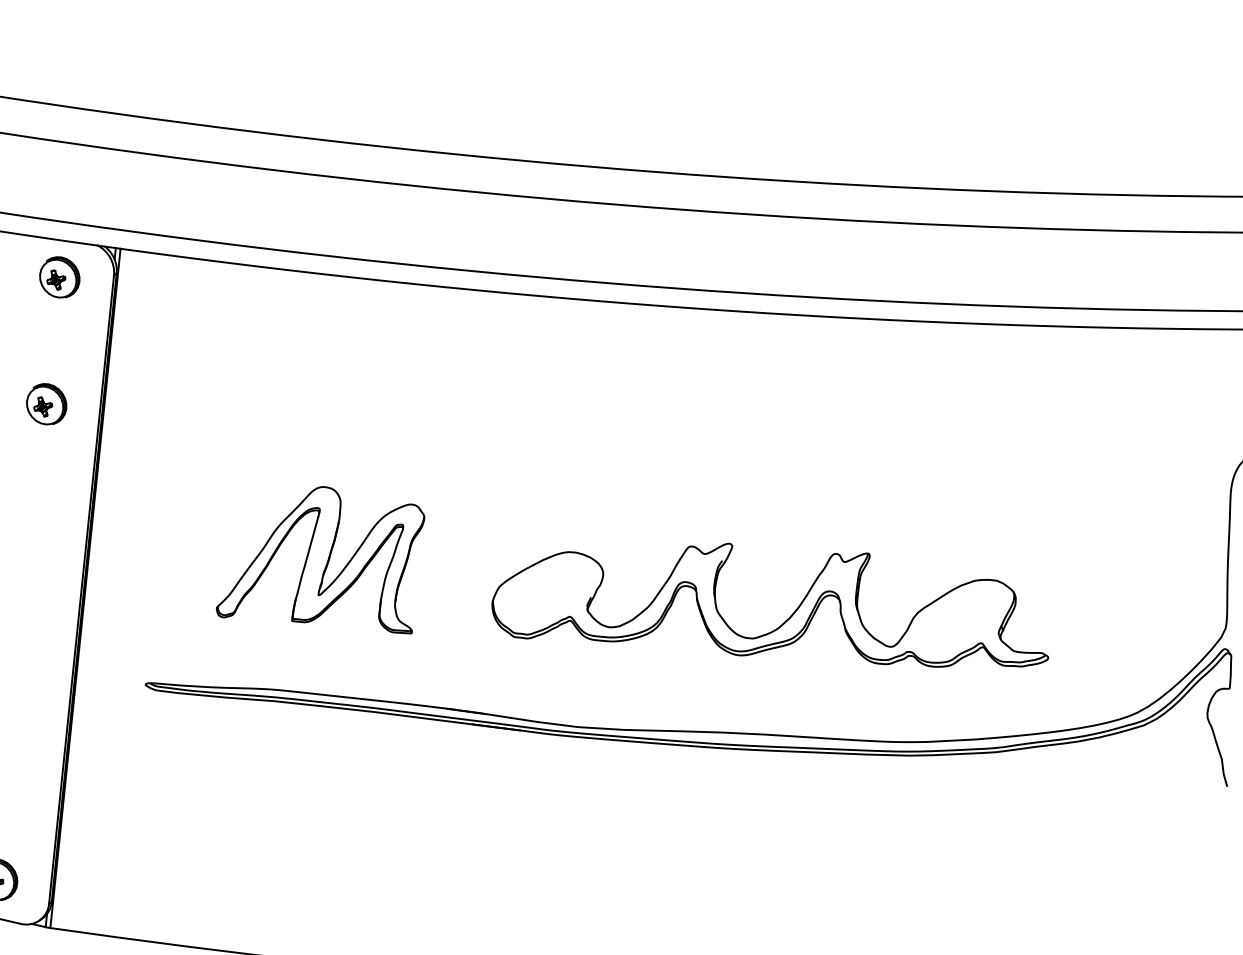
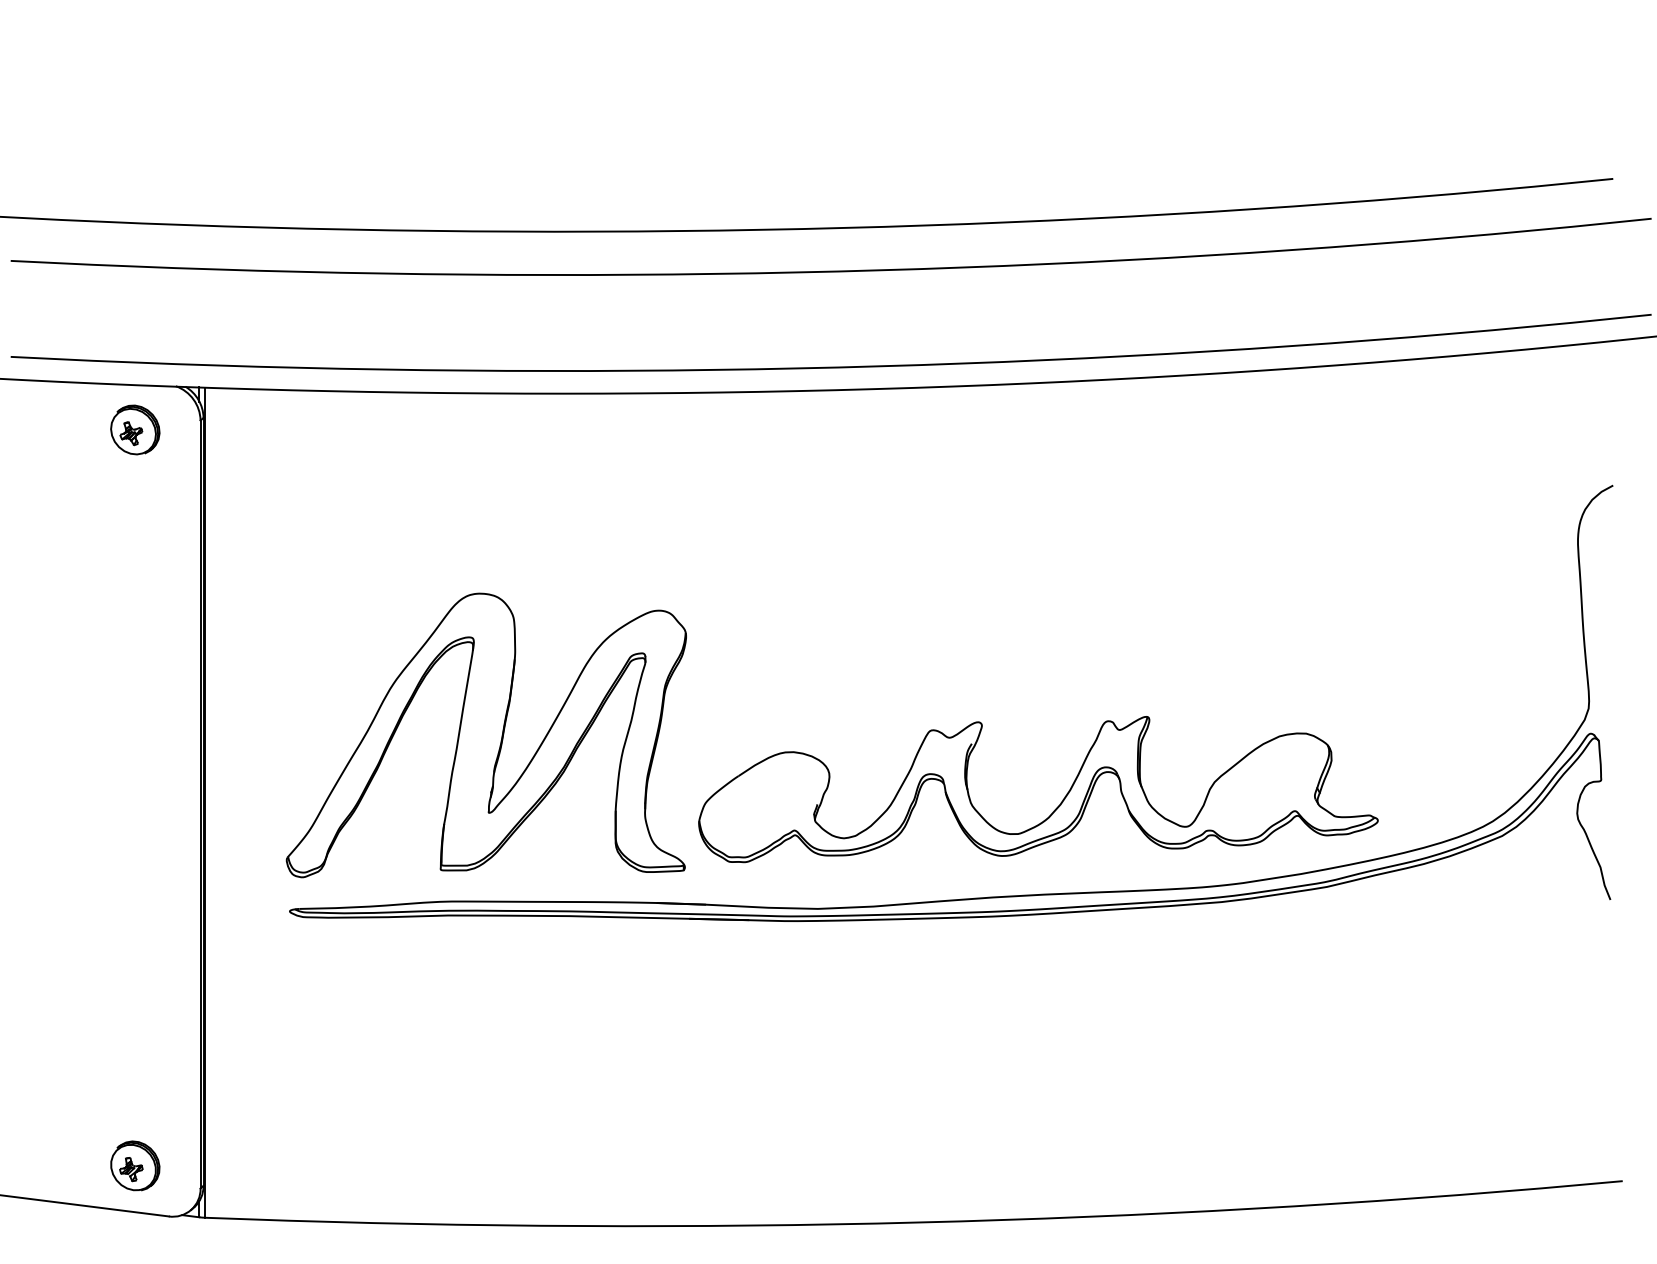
part: (46, 403) -> (135, 584), removed
part: (320, 557) -> (485, 735), size x1.67
part: (786, 620) -> (1056, 807), moved

